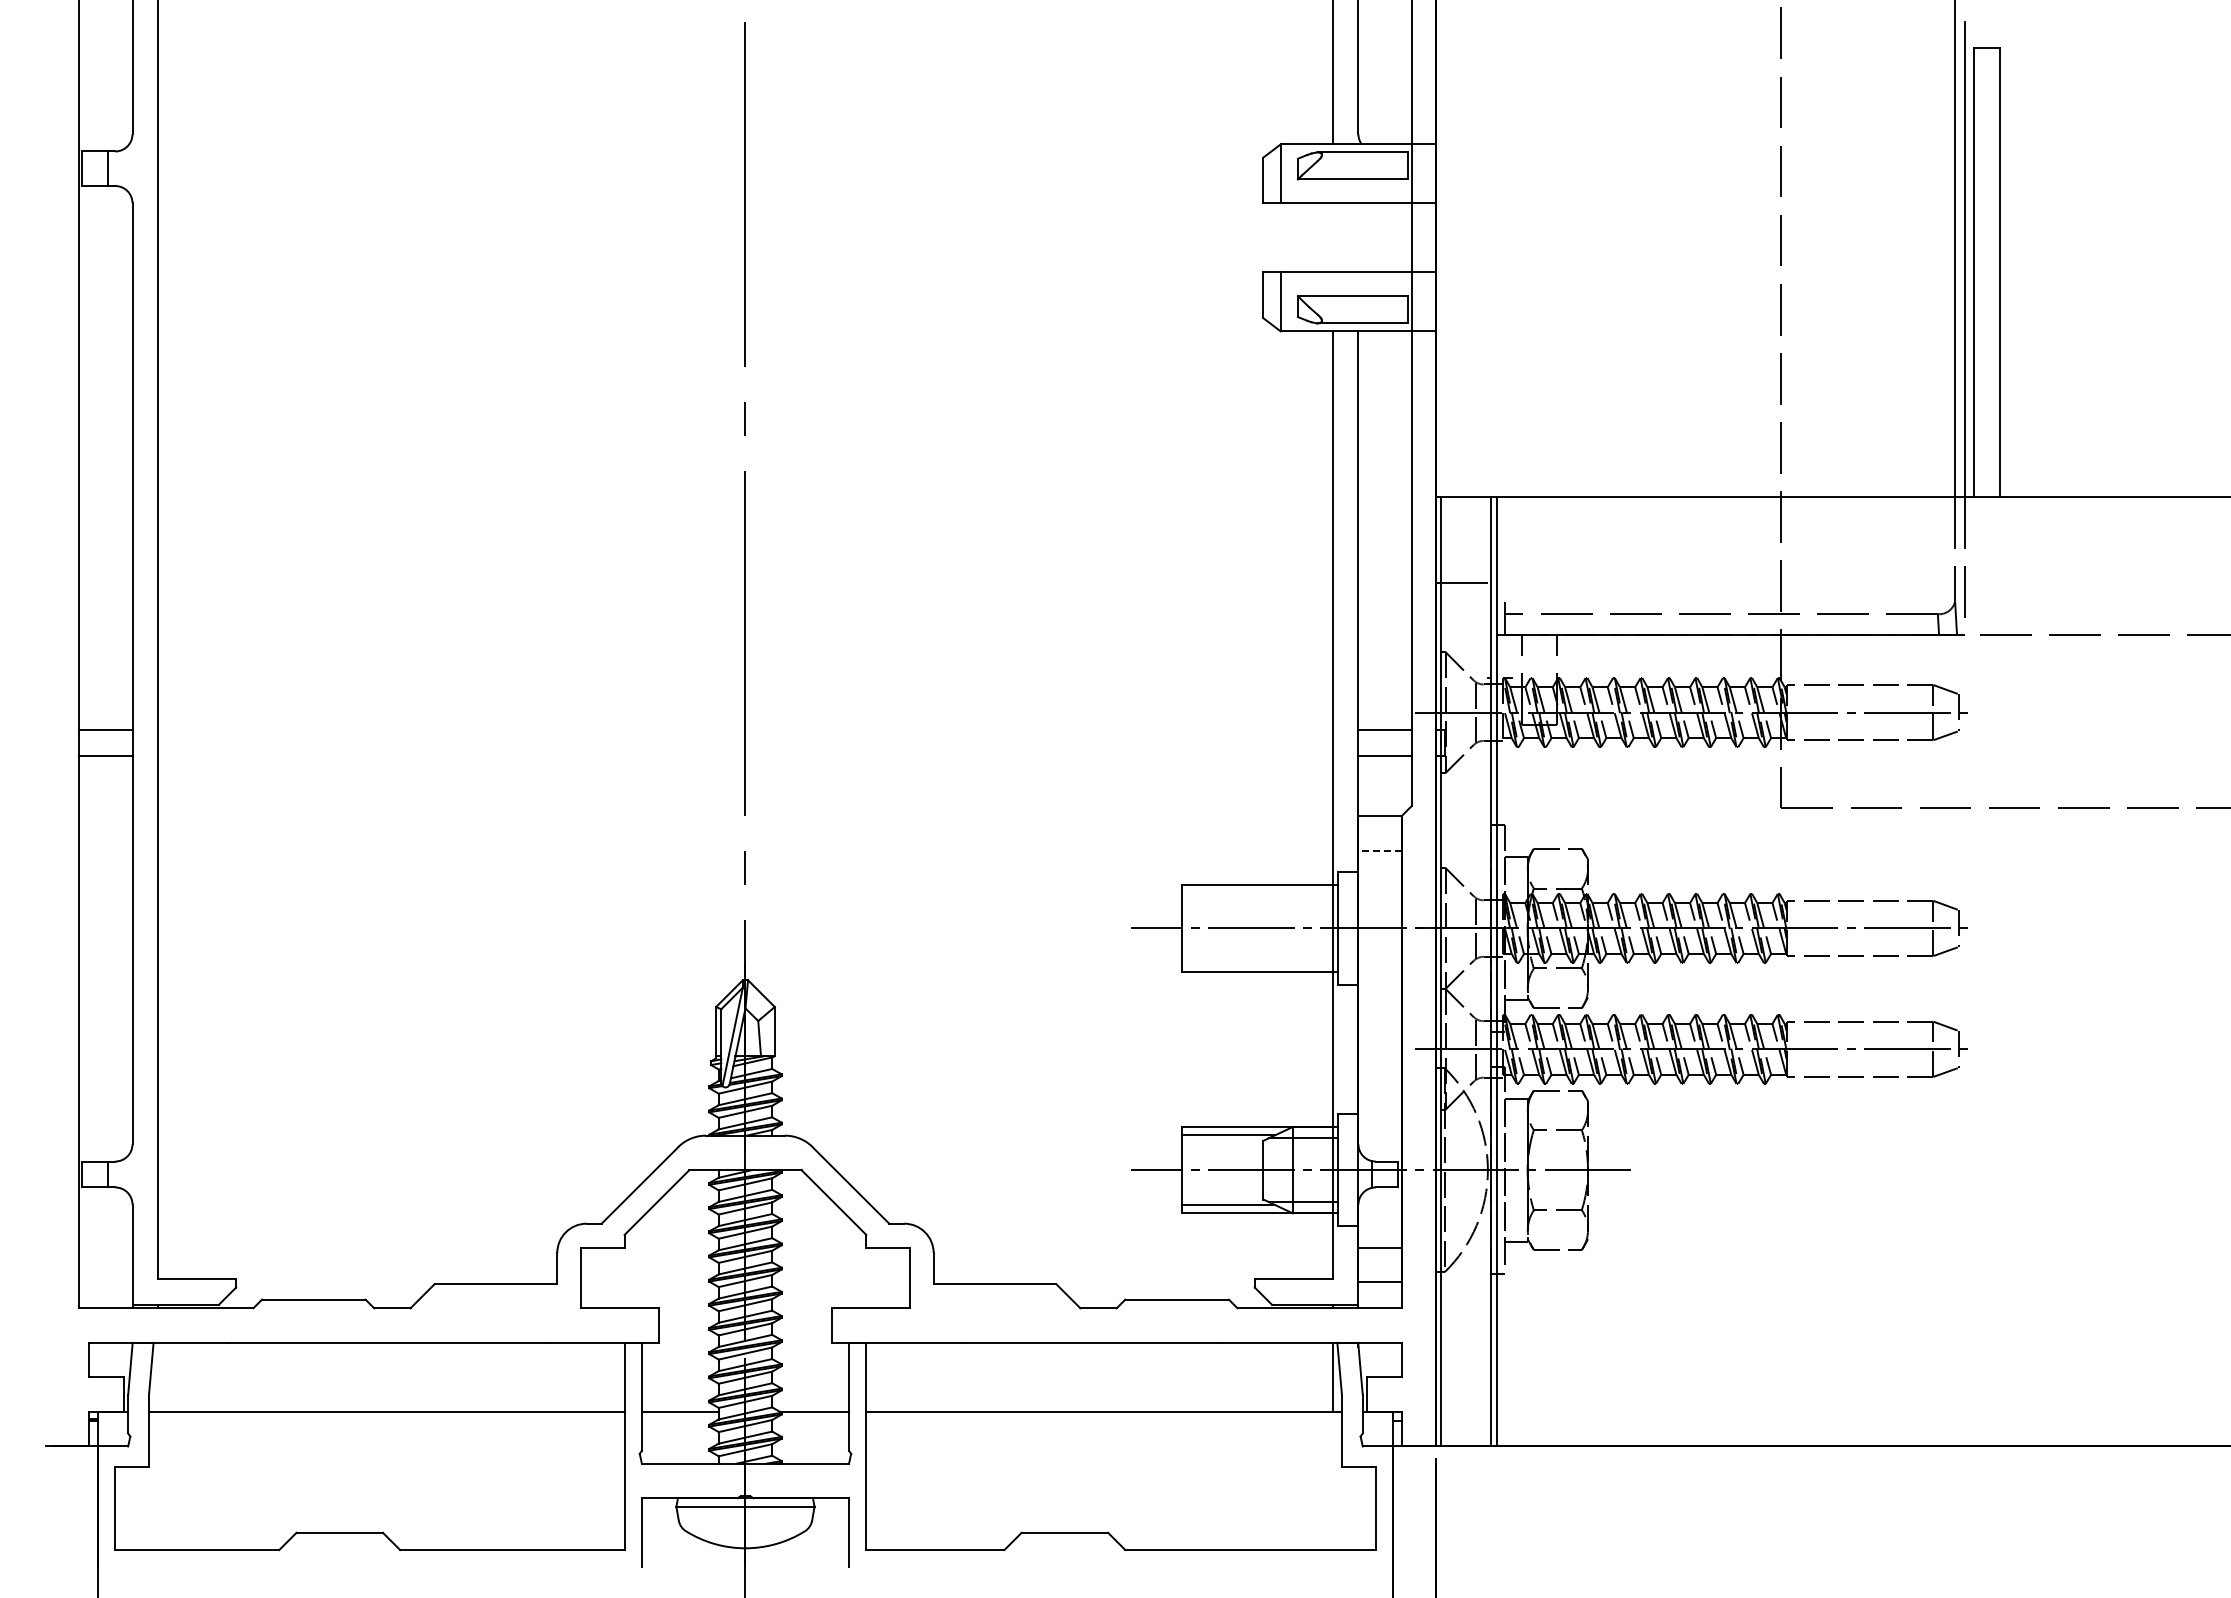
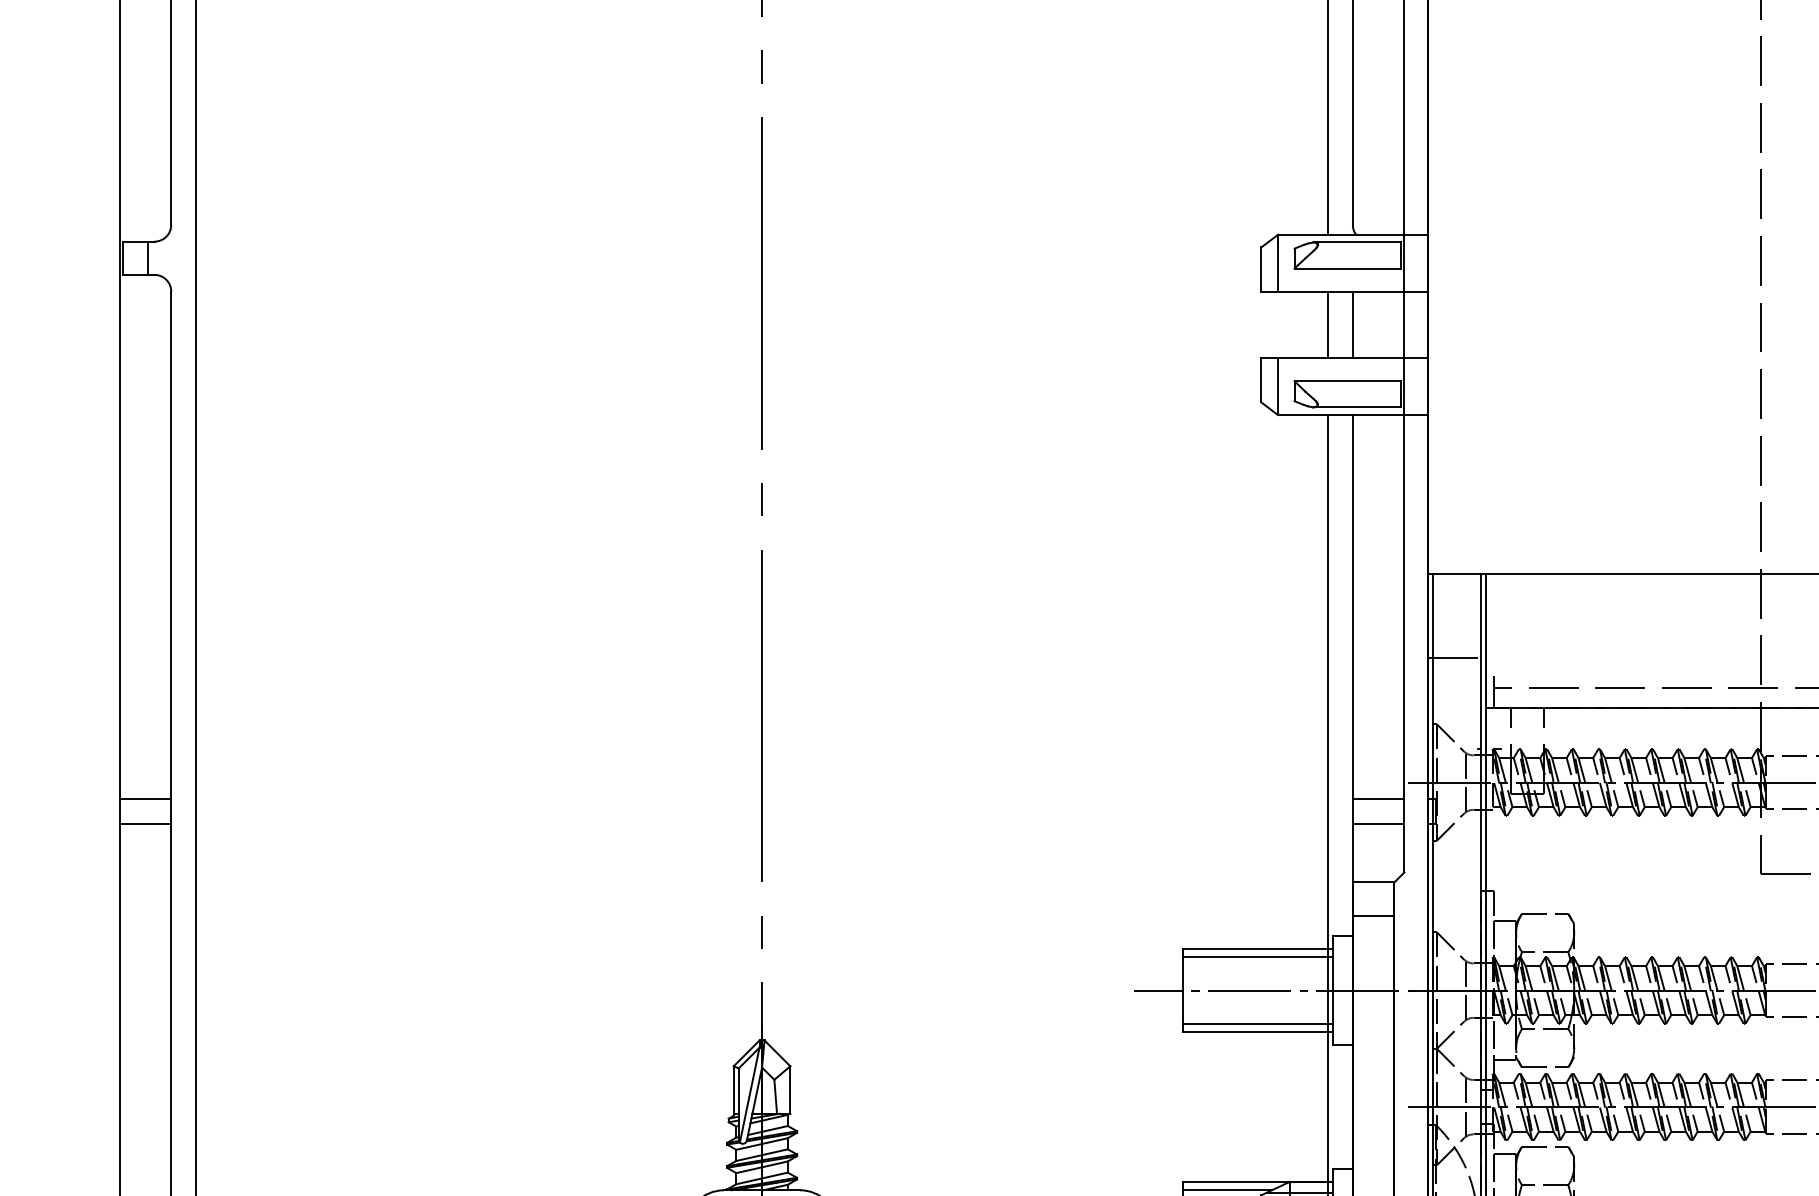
line: (1332, 237) -> (1327, 324), added
line: (1358, 237) -> (1352, 324), added
line: (1380, 850) -> (1374, 915), dashed -> solid
line: (1259, 893) -> (1257, 956), added
line: (1259, 963) -> (1257, 1024), added

